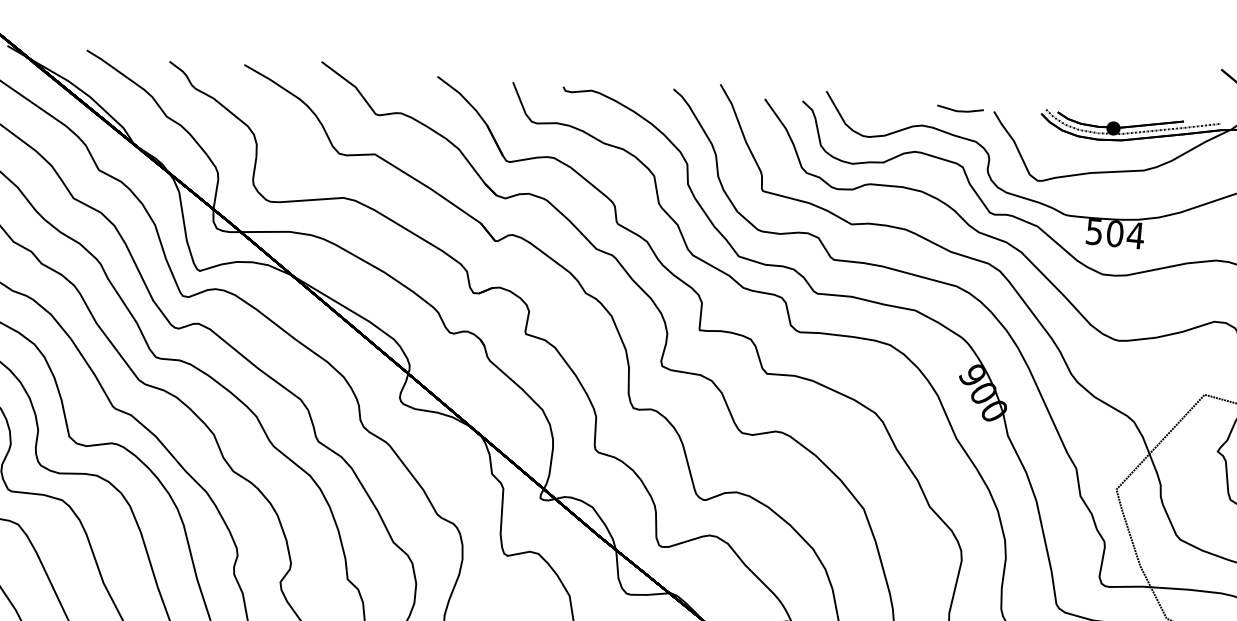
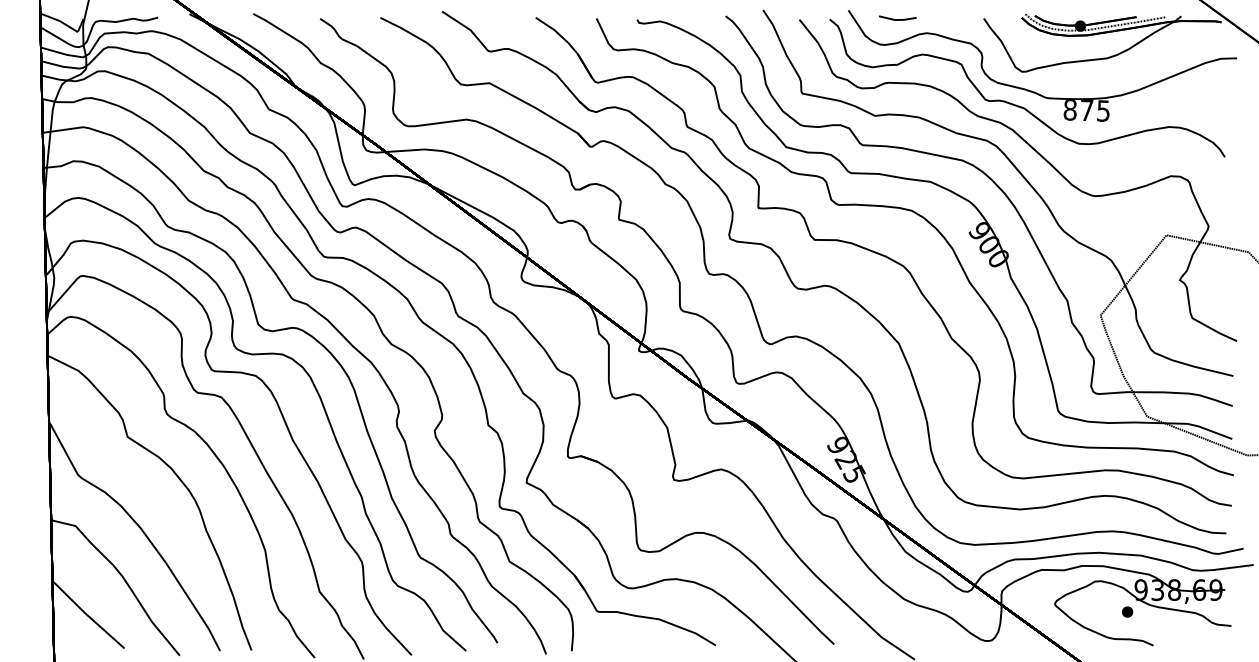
line: (960, 110) -> (897, 19), moved
text: (1114, 233) -> (1086, 110), 504 -> 875

